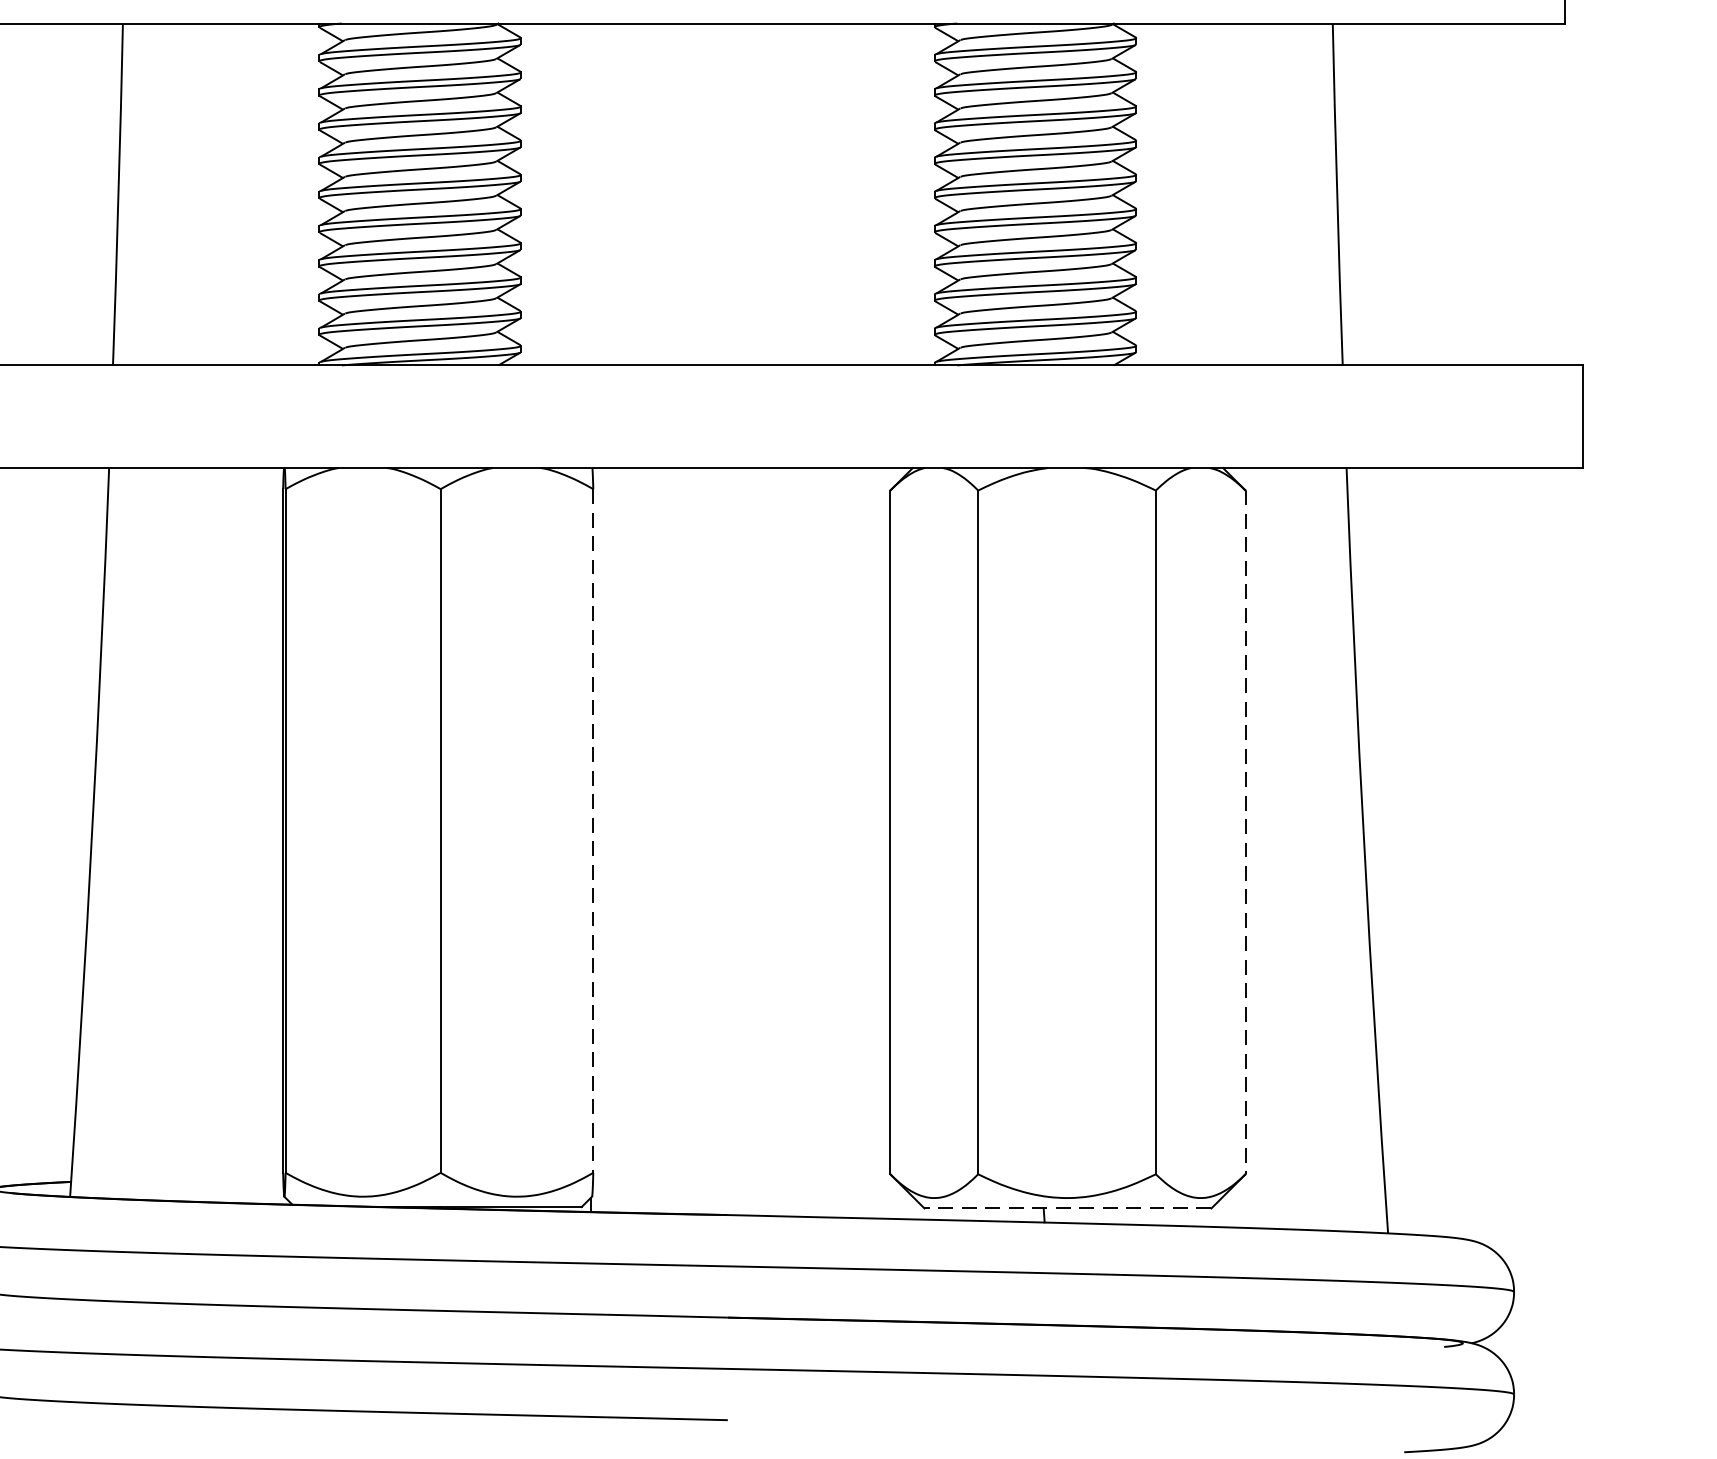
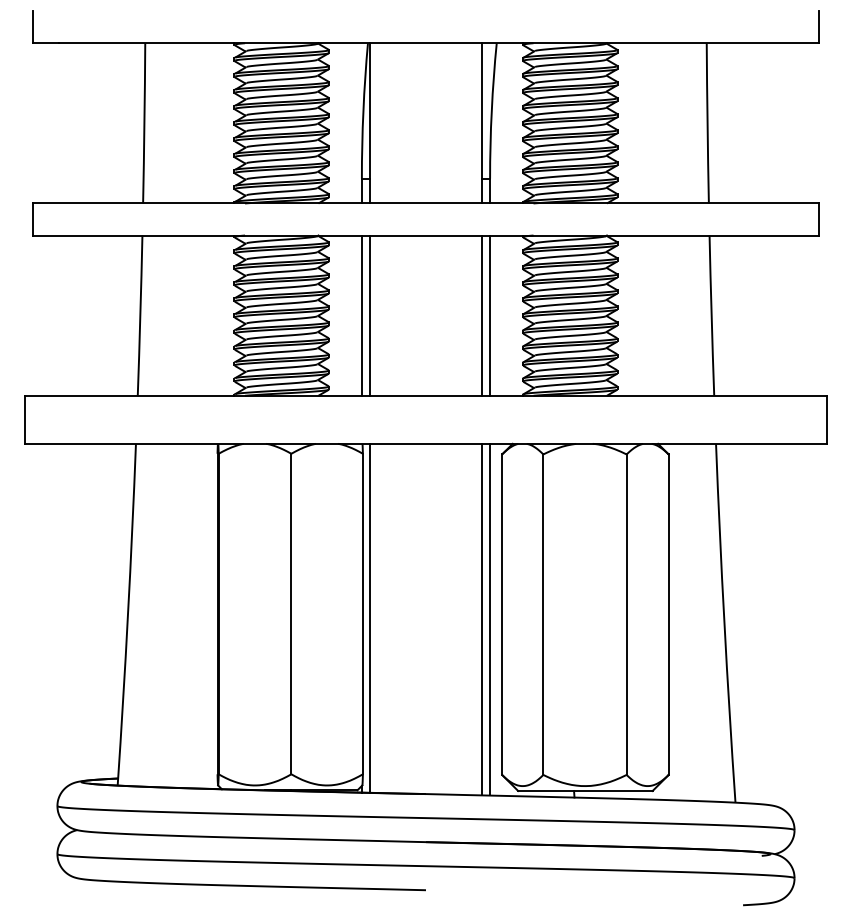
line: (590, 194) -> (361, 315), added
line: (607, 194) -> (369, 315), added
line: (848, 194) -> (482, 315), added
line: (865, 194) -> (490, 315), added
line: (592, 831) -> (362, 614), dashed -> solid
line: (1245, 834) -> (668, 615), dashed -> solid
line: (607, 838) -> (369, 617), added
line: (848, 842) -> (482, 619), added
line: (865, 842) -> (490, 619), added
line: (1065, 1207) -> (584, 790), dashed -> solid

